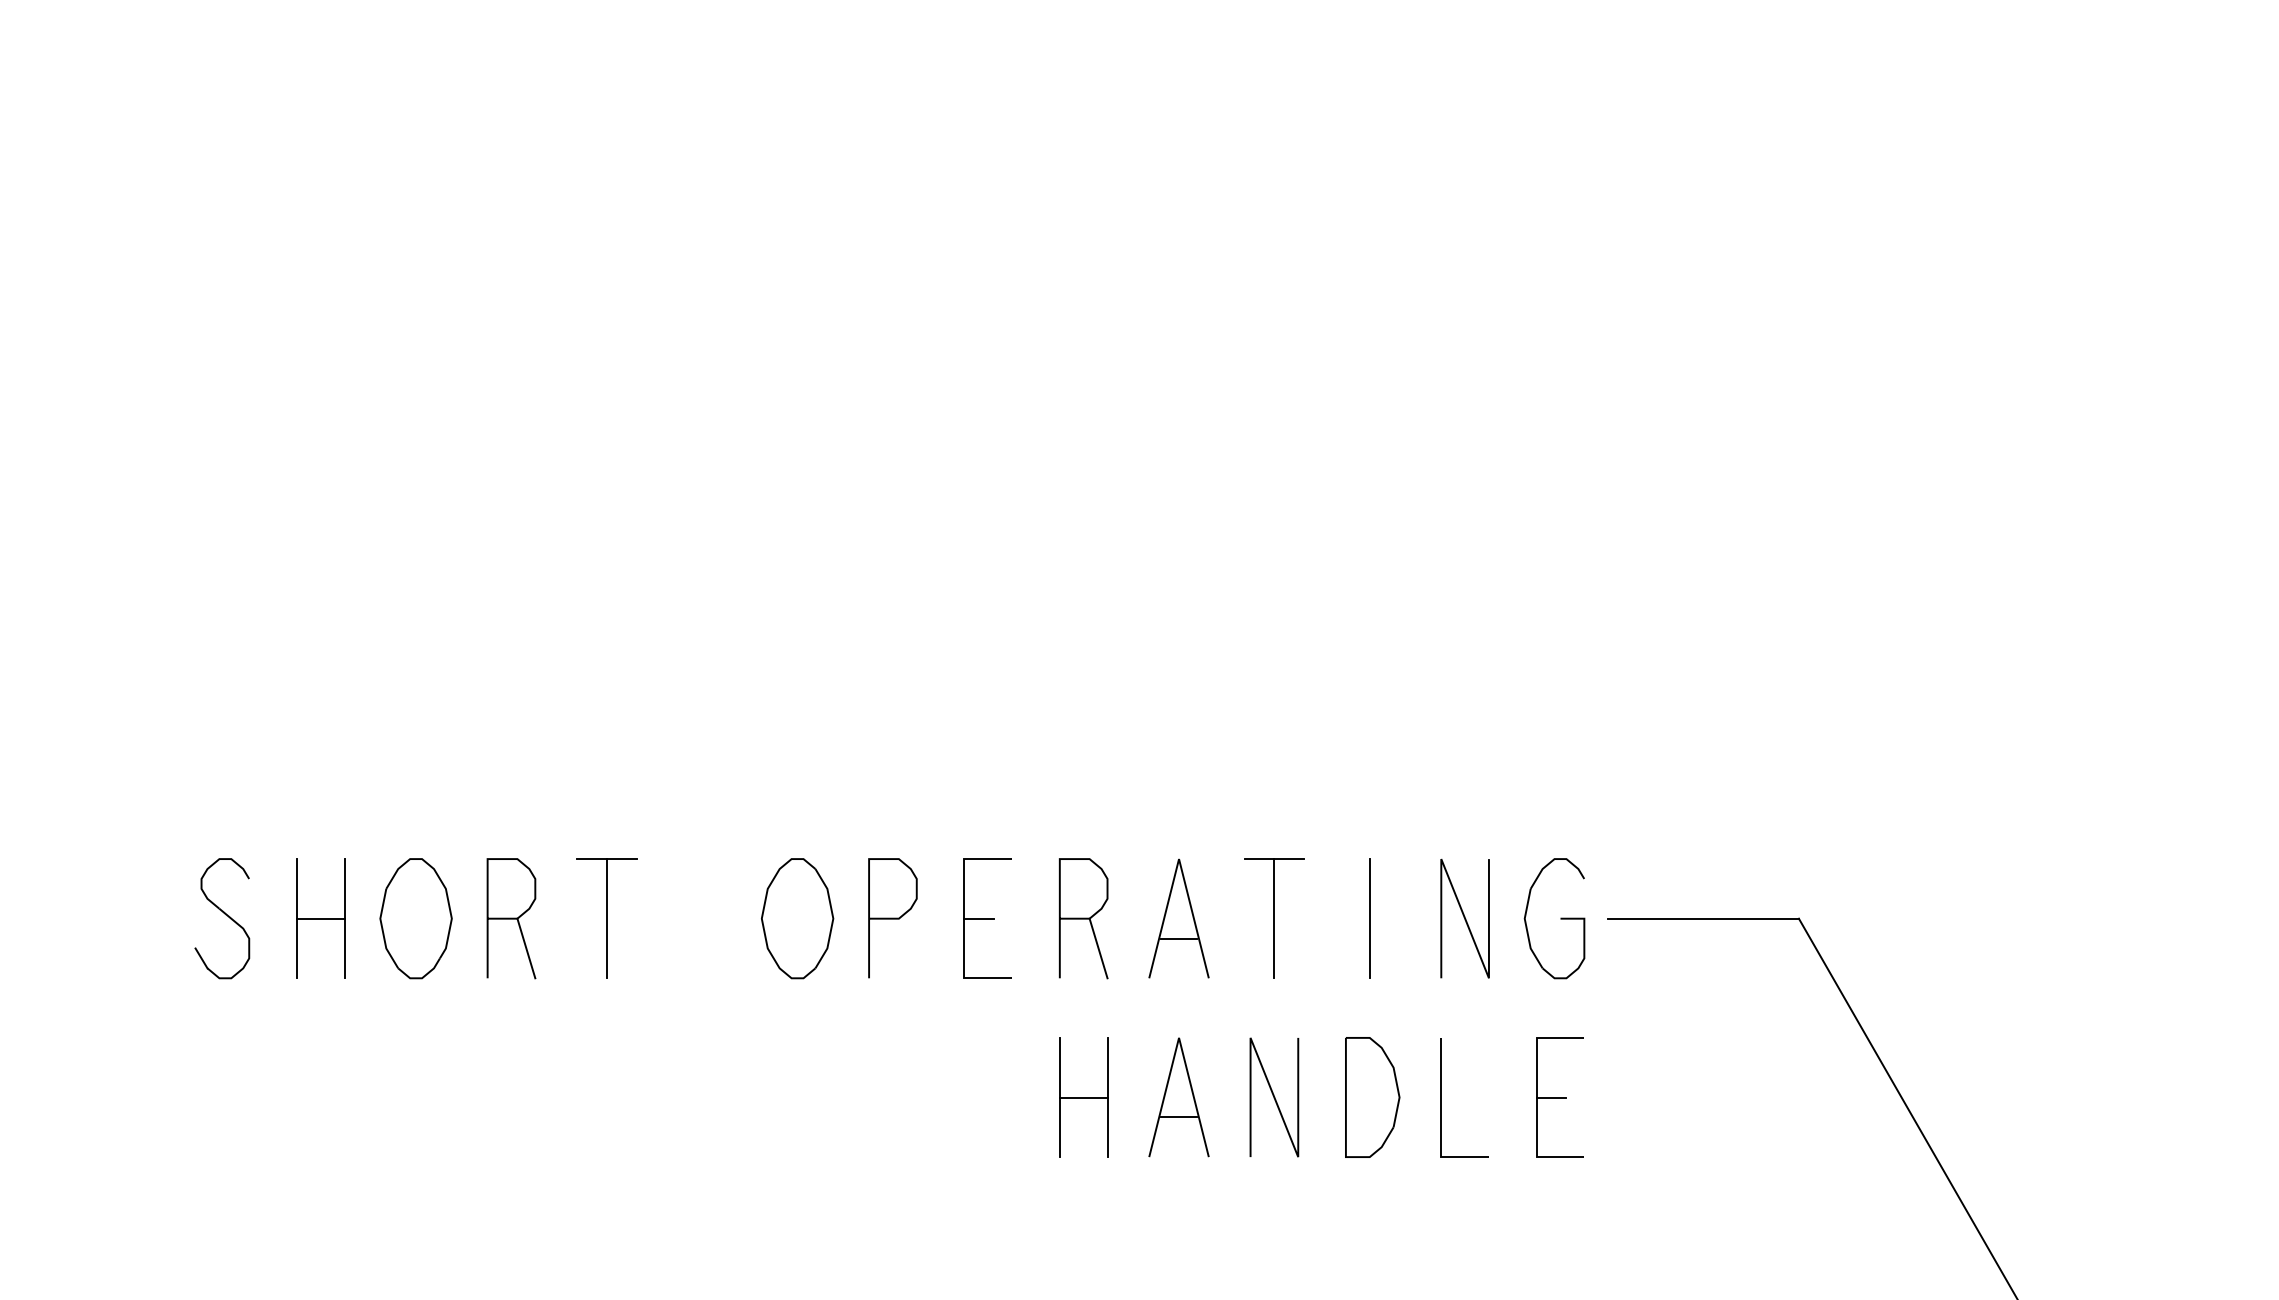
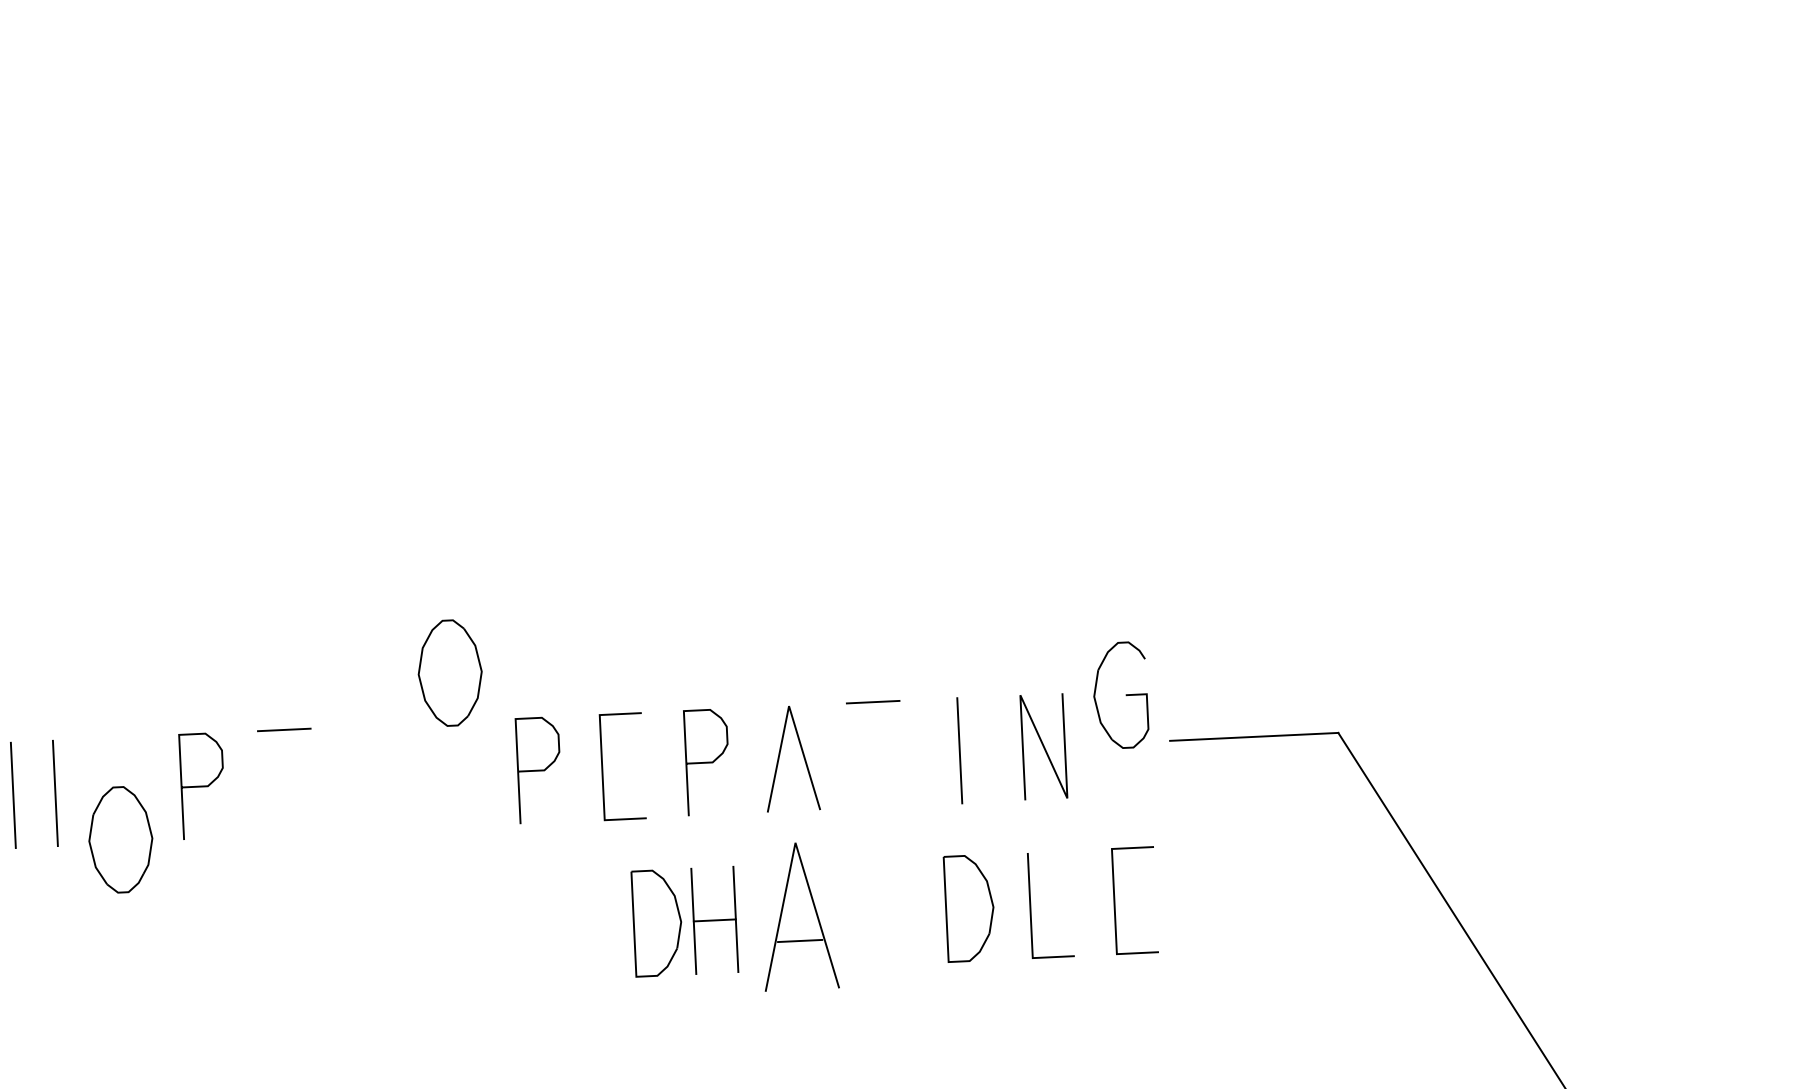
line: (320, 918) -> (34, 794), removed
part: (415, 918) -> (120, 839), moved
line: (606, 918) -> (286, 782), removed
part: (797, 918) -> (450, 672), moved
line: (979, 918) -> (615, 766), removed
line: (1274, 918) -> (875, 754), removed
part: (1554, 918) -> (1120, 695), moved
line: (1178, 938) -> (791, 776), removed
line: (526, 948) -> (217, 812), removed
line: (1098, 948) -> (721, 788), removed
part: (1018, 1097) -> (657, 923), added
part: (1178, 1097) -> (798, 916), size x1.4
line: (1274, 1097) -> (883, 912), removed
line: (1551, 1097) -> (1127, 900), removed

